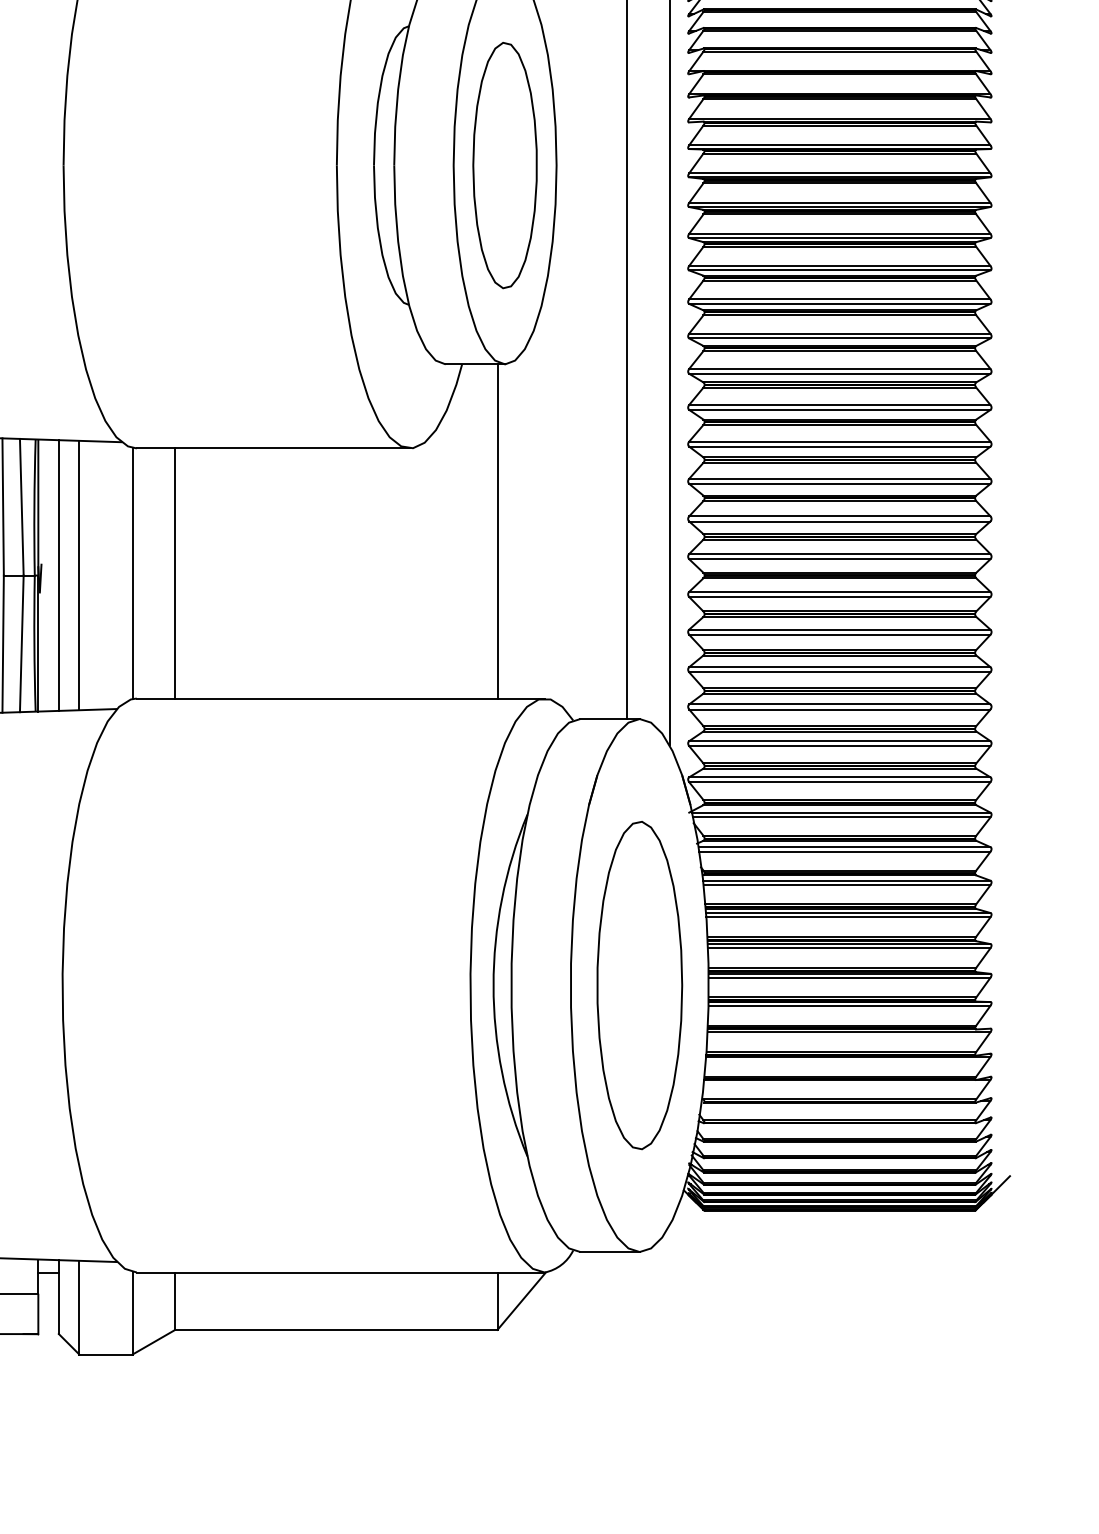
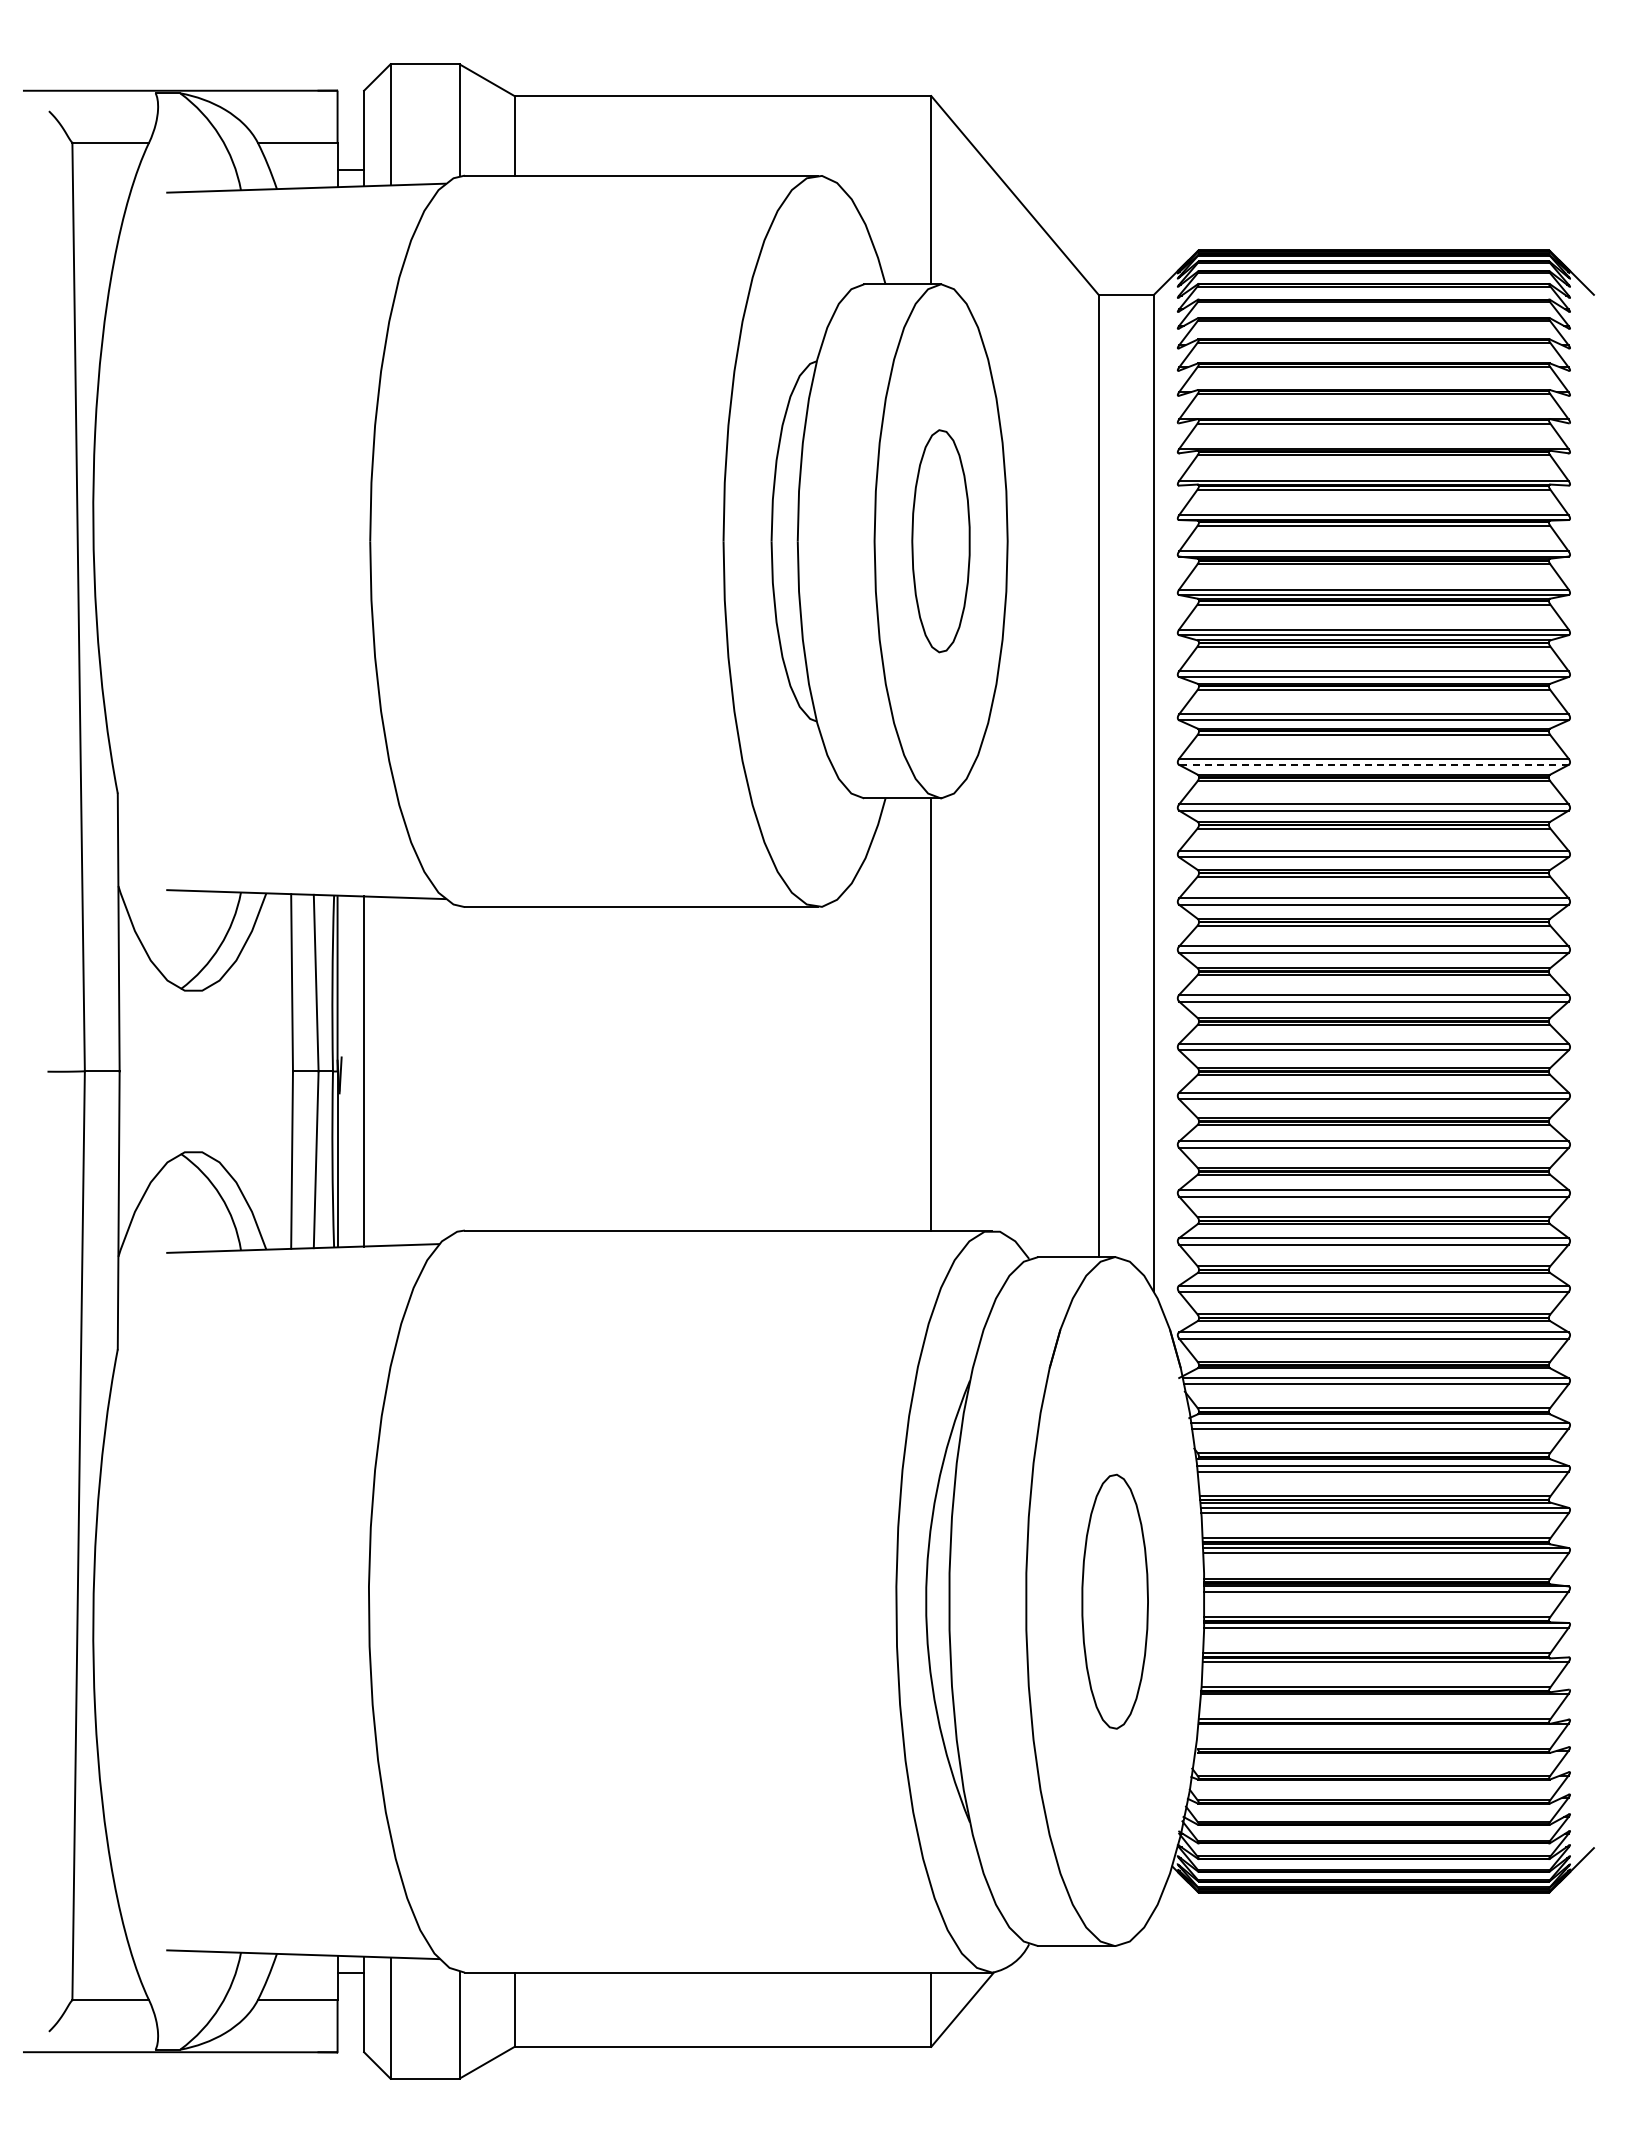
part: (504, 164) -> (940, 540), size x0.7
line: (839, 338) -> (1373, 764), solid -> dashed
line: (132, 573) -> (459, 1068), removed
line: (175, 573) -> (514, 1068), removed
line: (79, 575) -> (390, 1071), removed
part: (639, 985) -> (1114, 1601), size x0.6

